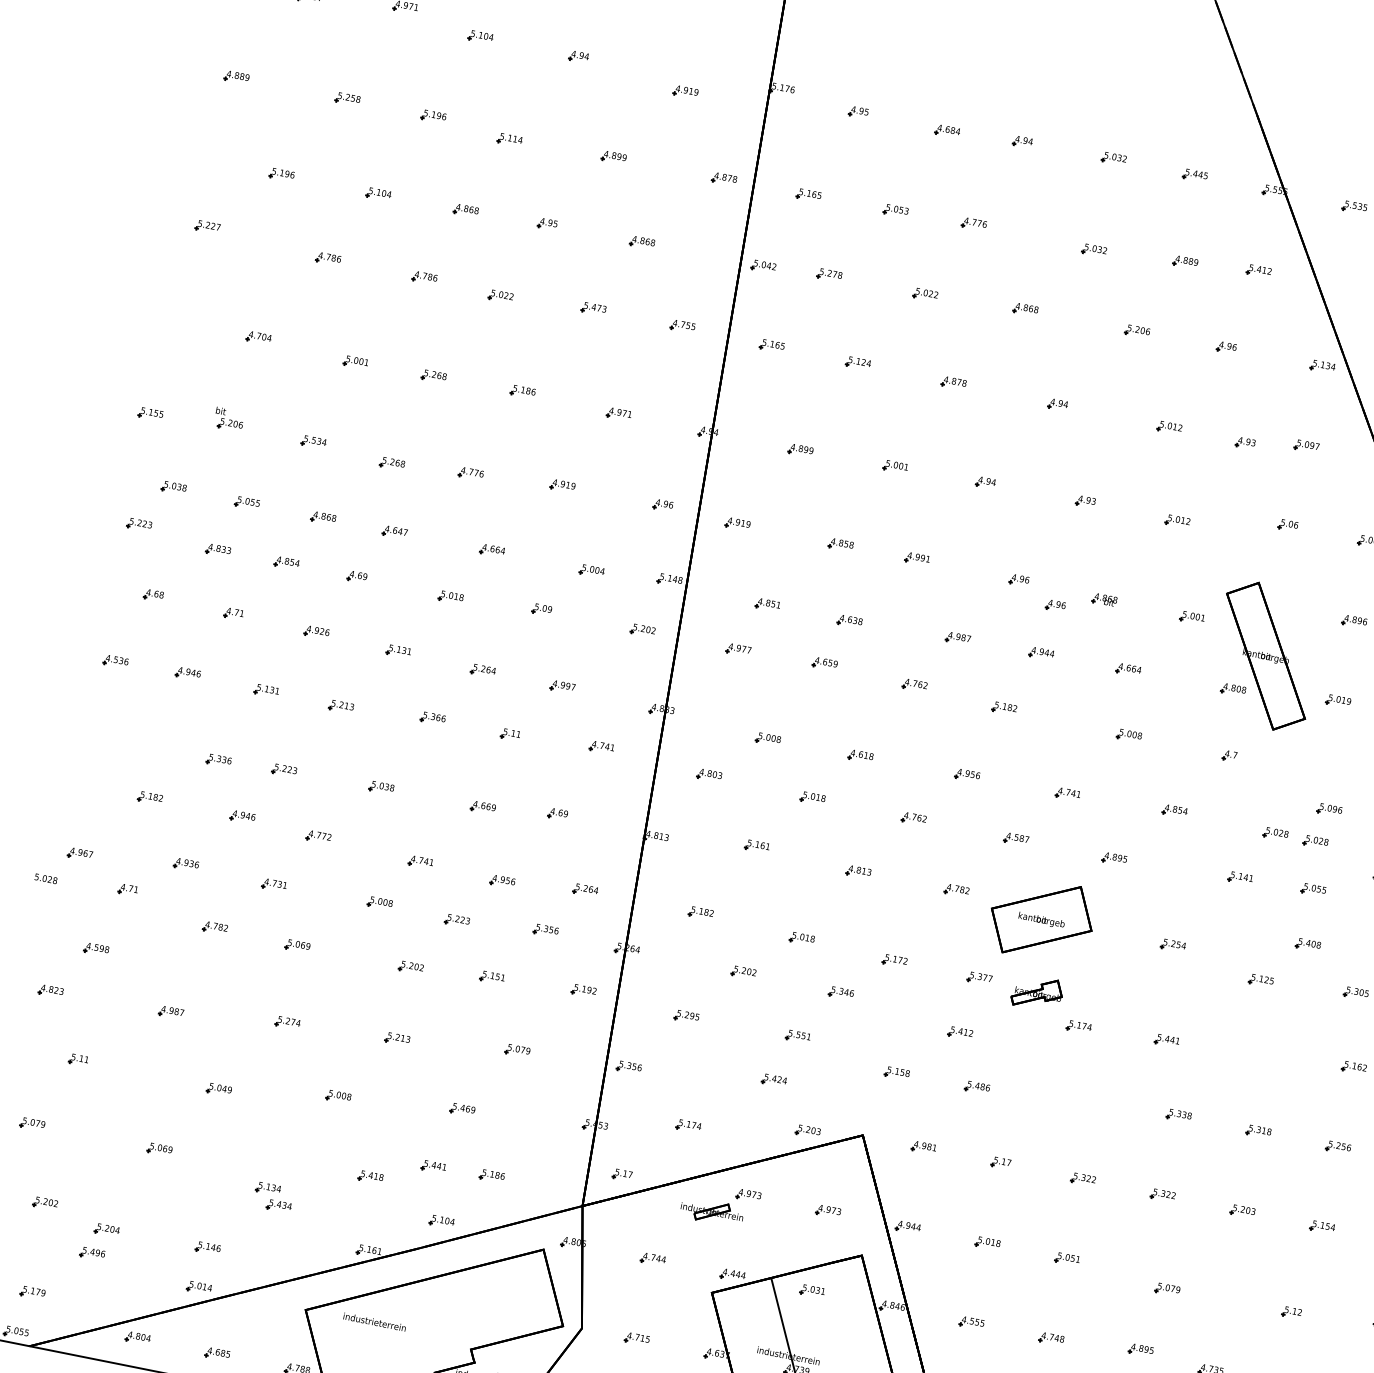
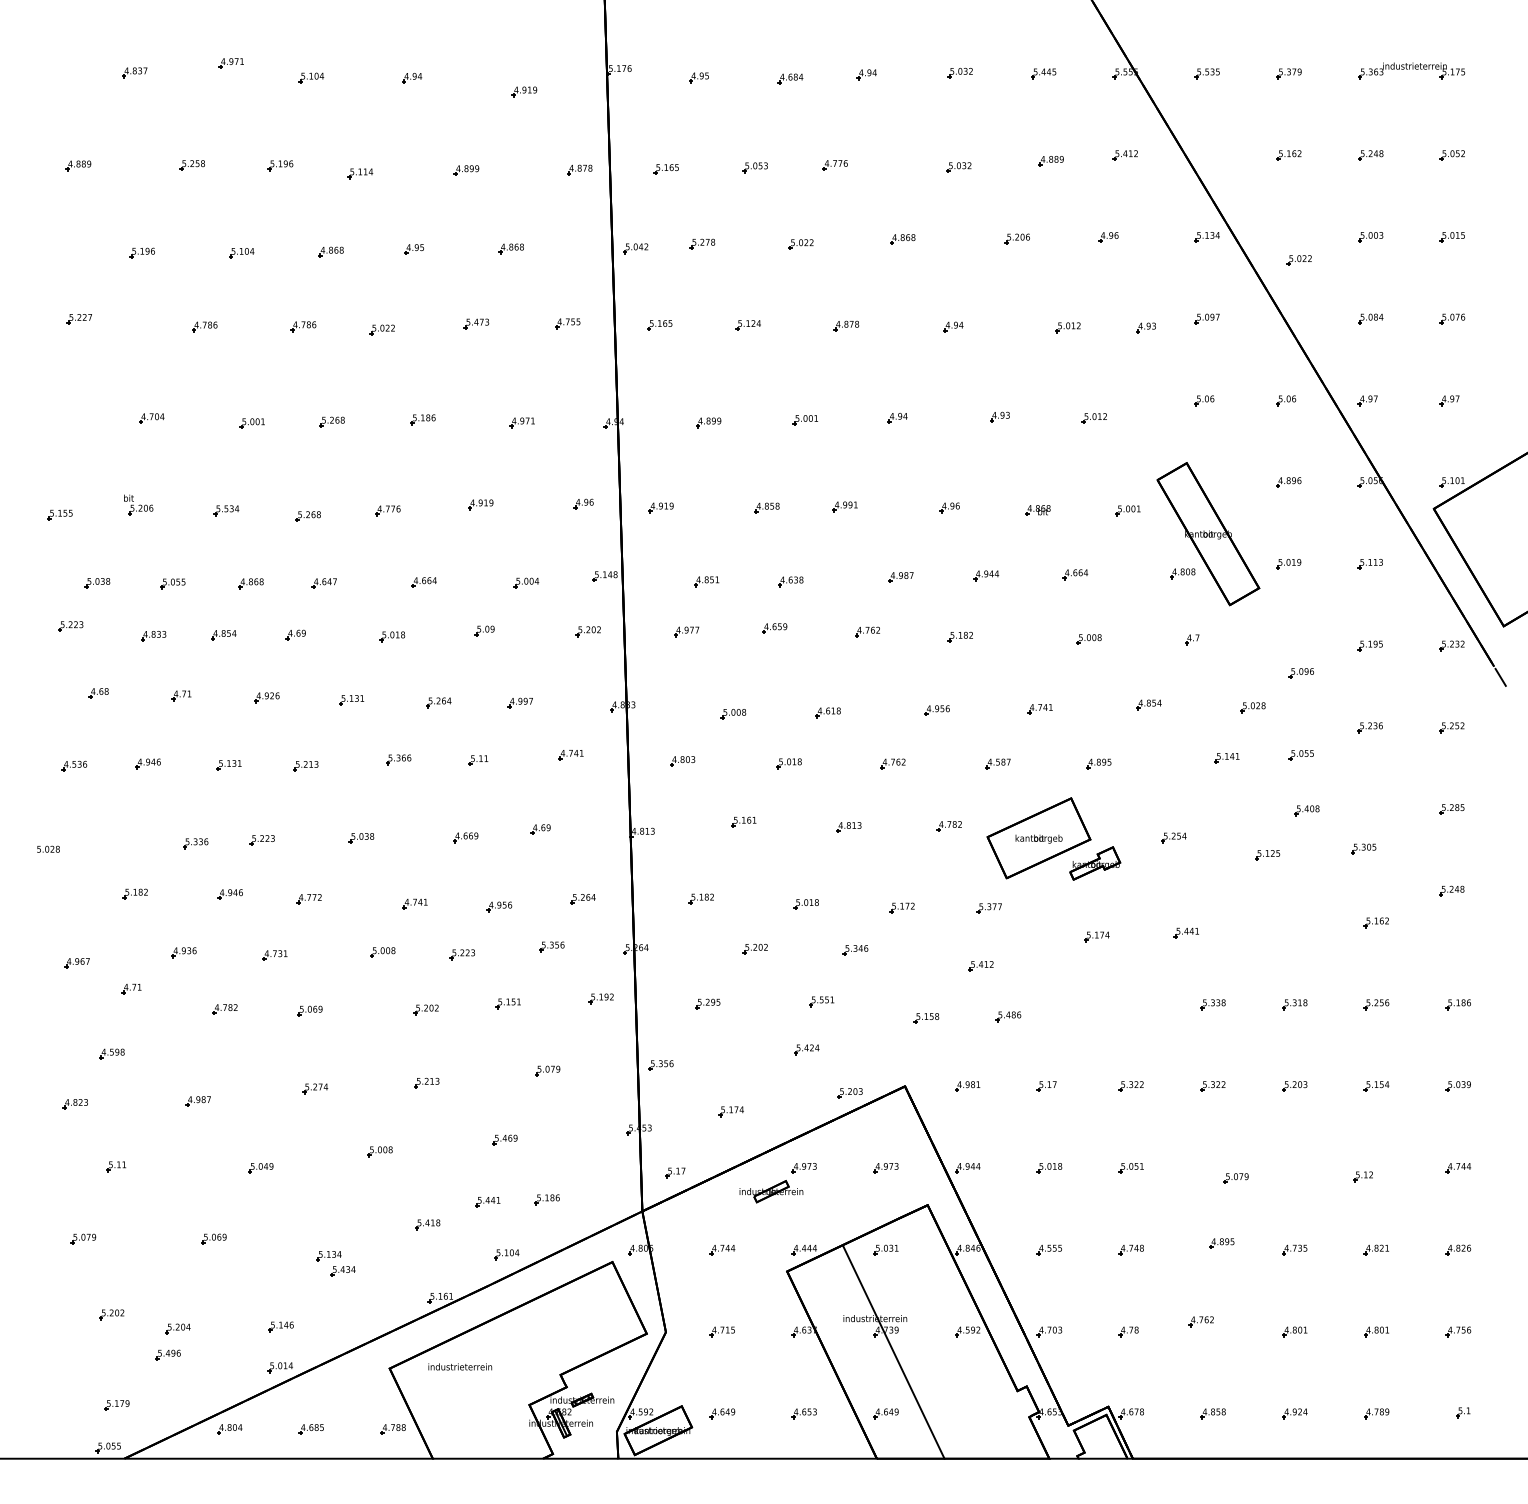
part: (1055, 605) -> (990, 525), removed
part: (1315, 841) -> (1293, 707), removed
text: (46, 878) -> (48, 848), moved
part: (1037, 993) -> (1095, 863), moved

